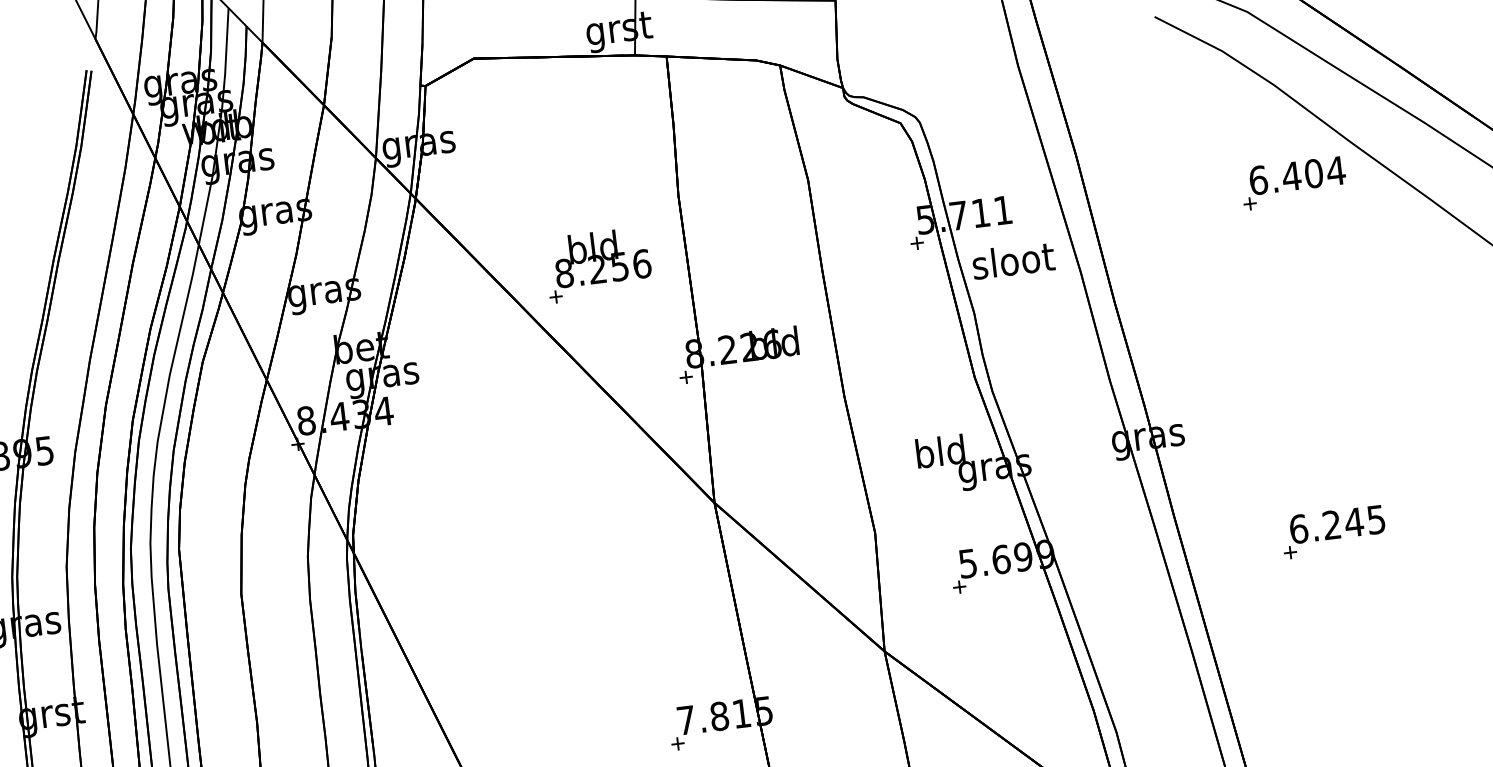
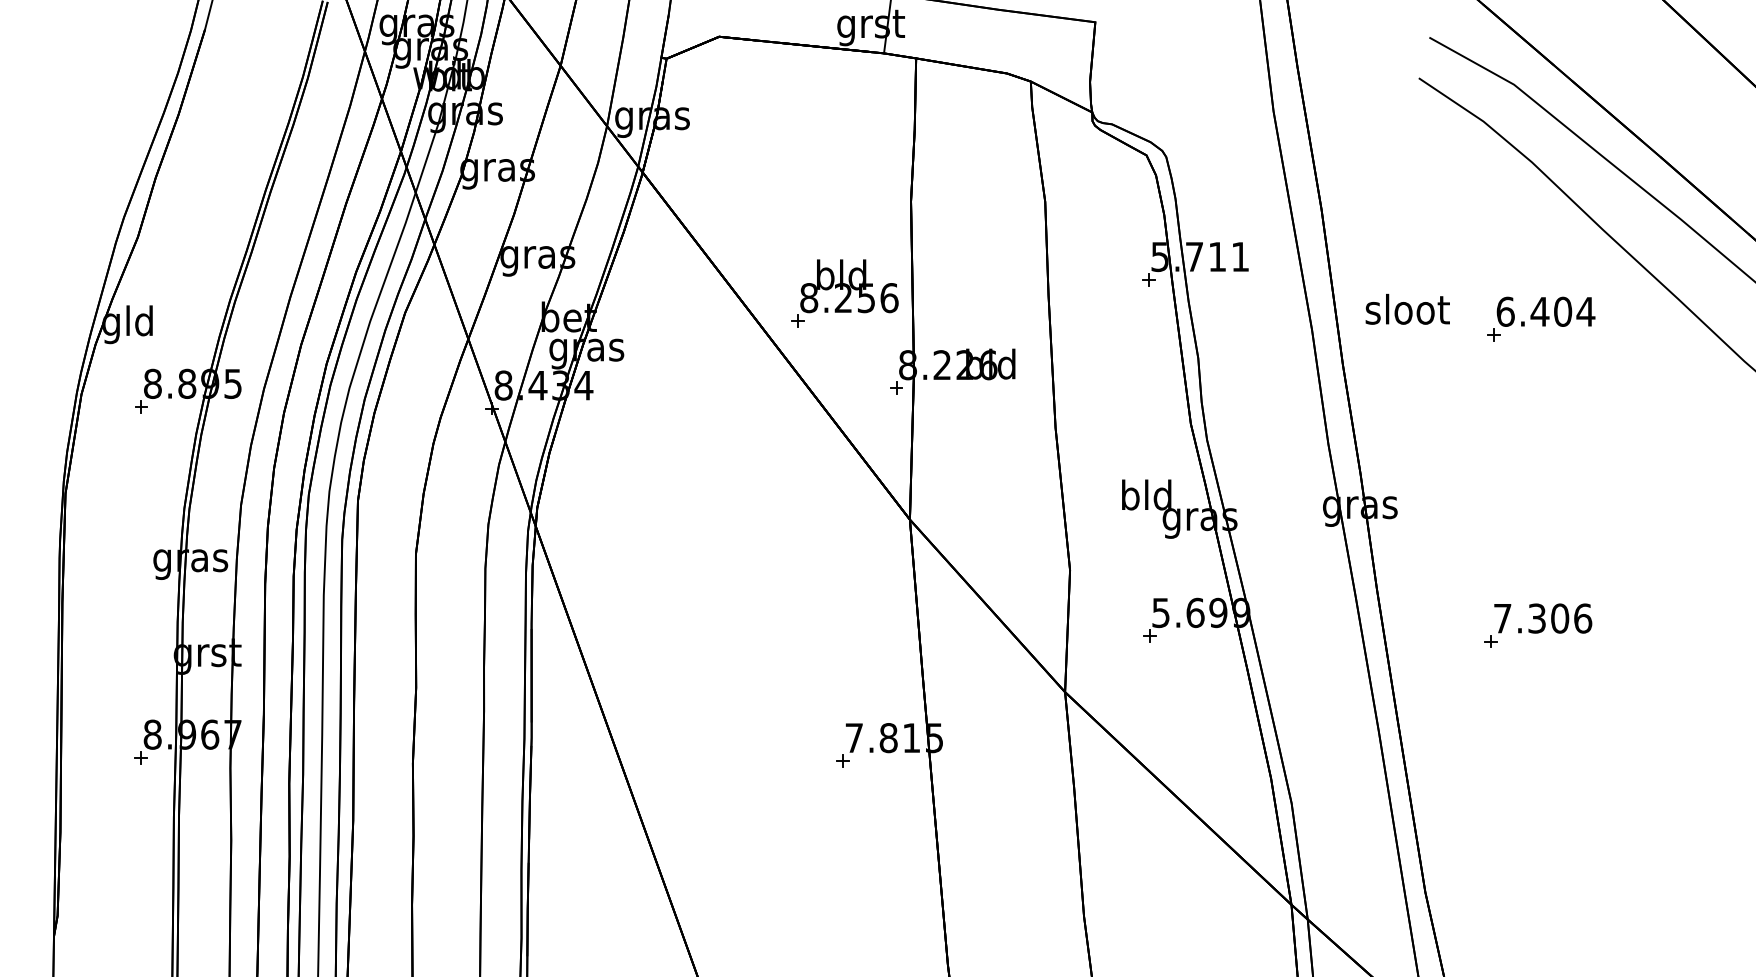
part: (1293, 182) -> (1541, 318), moved
text: (1013, 260) -> (1407, 309), moved
part: (598, 264) -> (844, 293), moved
text: (1337, 524) -> (1542, 618), 6.245 -> 7.306

